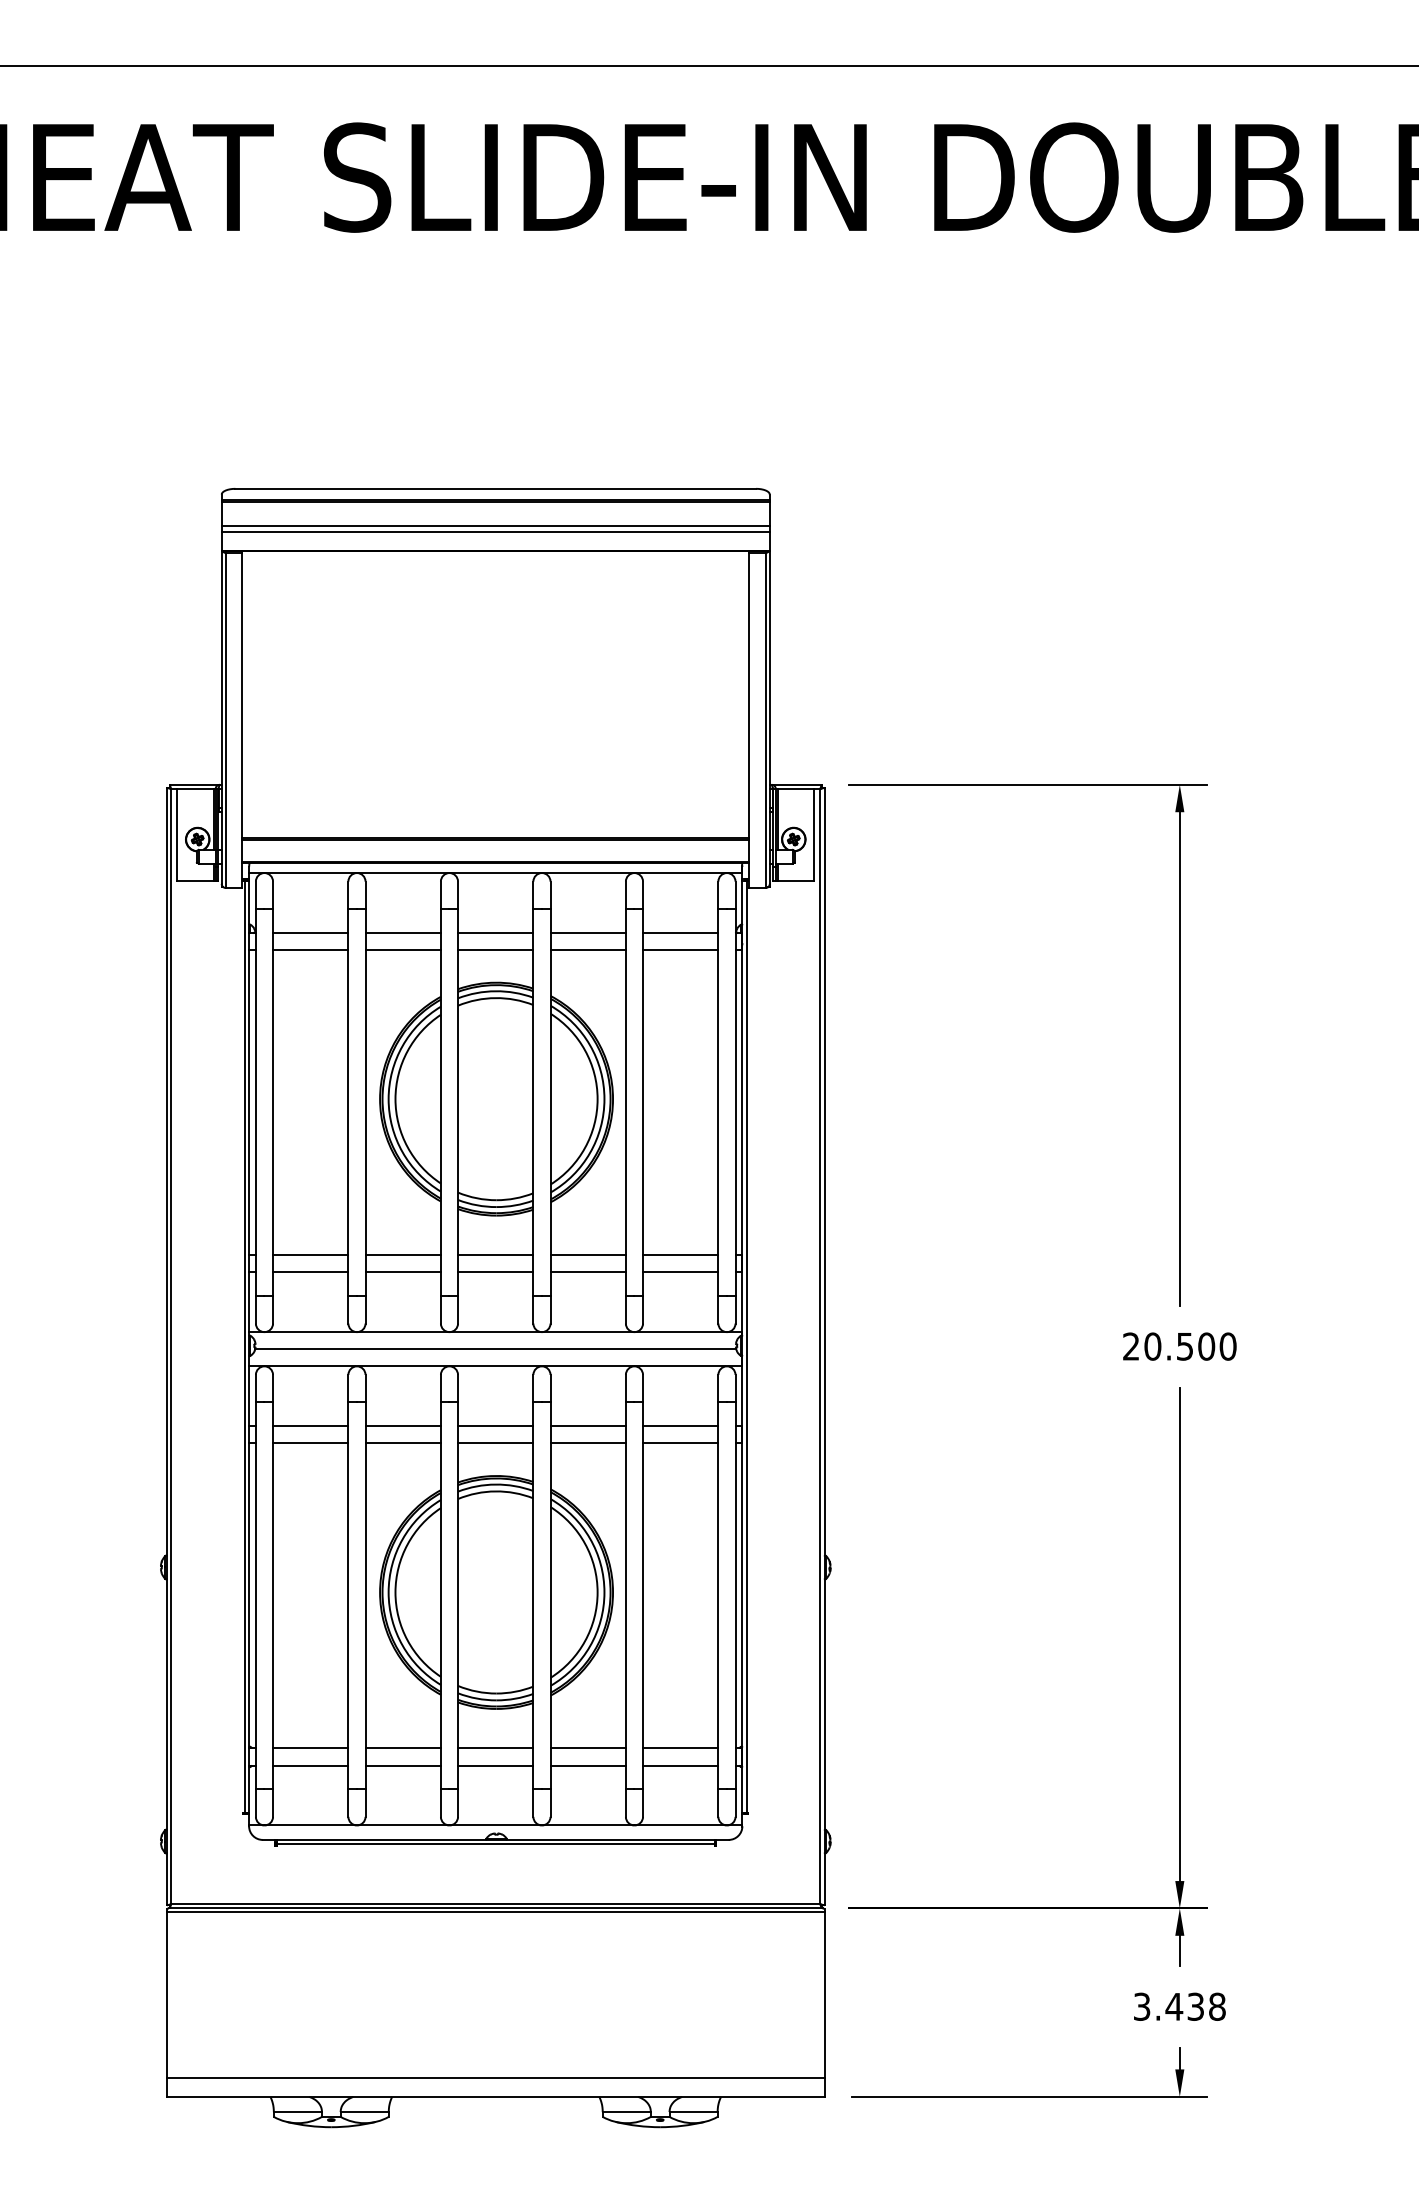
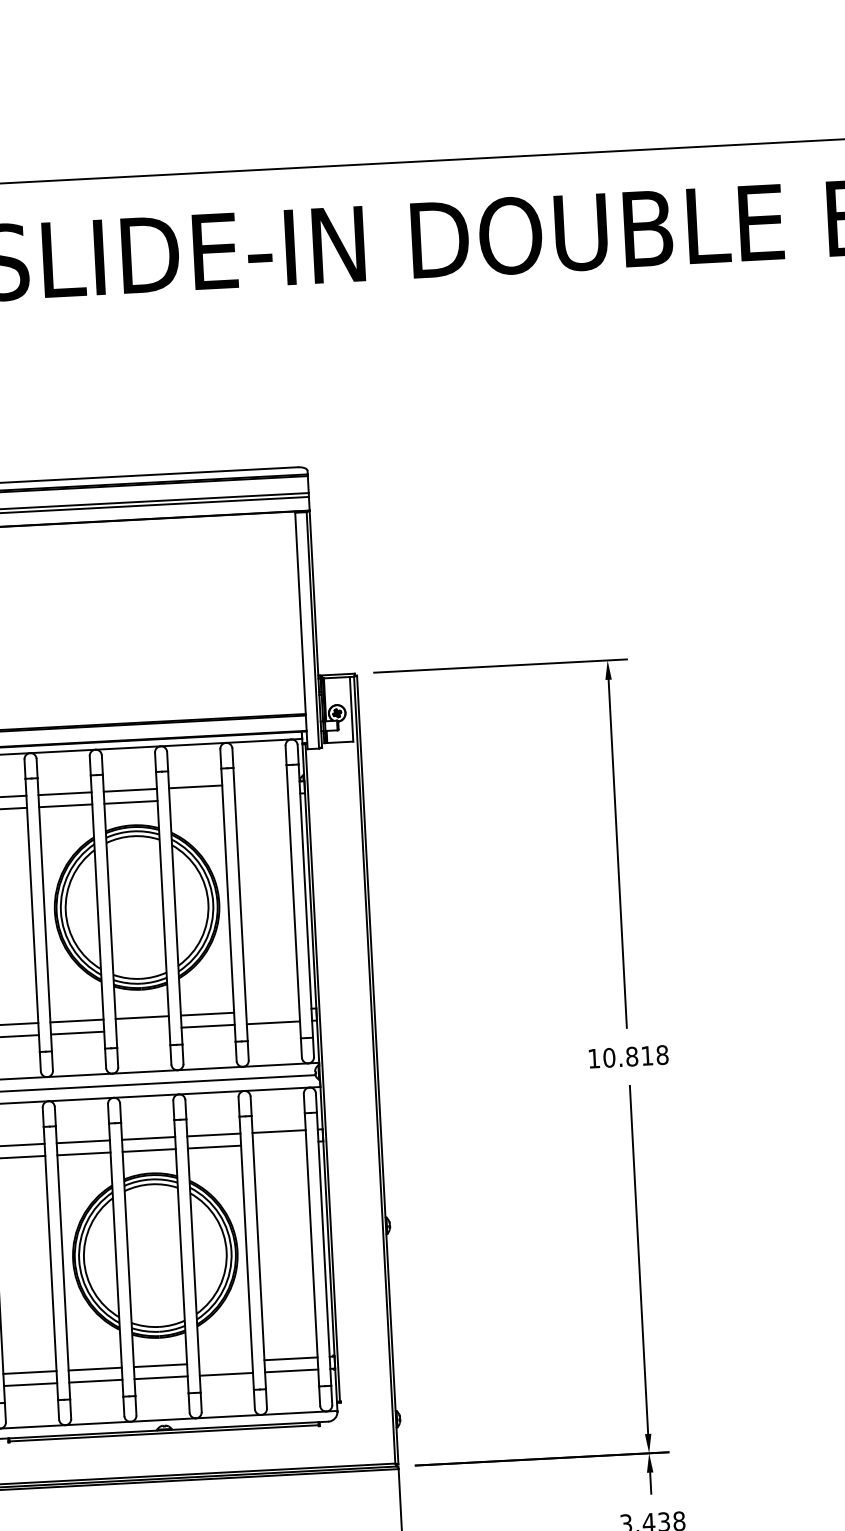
line: (680, 932) -> (260, 783), removed
line: (587, 950) -> (195, 799), removed
line: (680, 950) -> (261, 795), removed
line: (680, 1255) -> (272, 1011), removed
line: (495, 1272) -> (142, 1029), removed
text: (1179, 1346) -> (628, 1056), 20.500 -> 10.818
line: (680, 1443) -> (279, 1143), removed
line: (587, 1748) -> (225, 1362), removed

